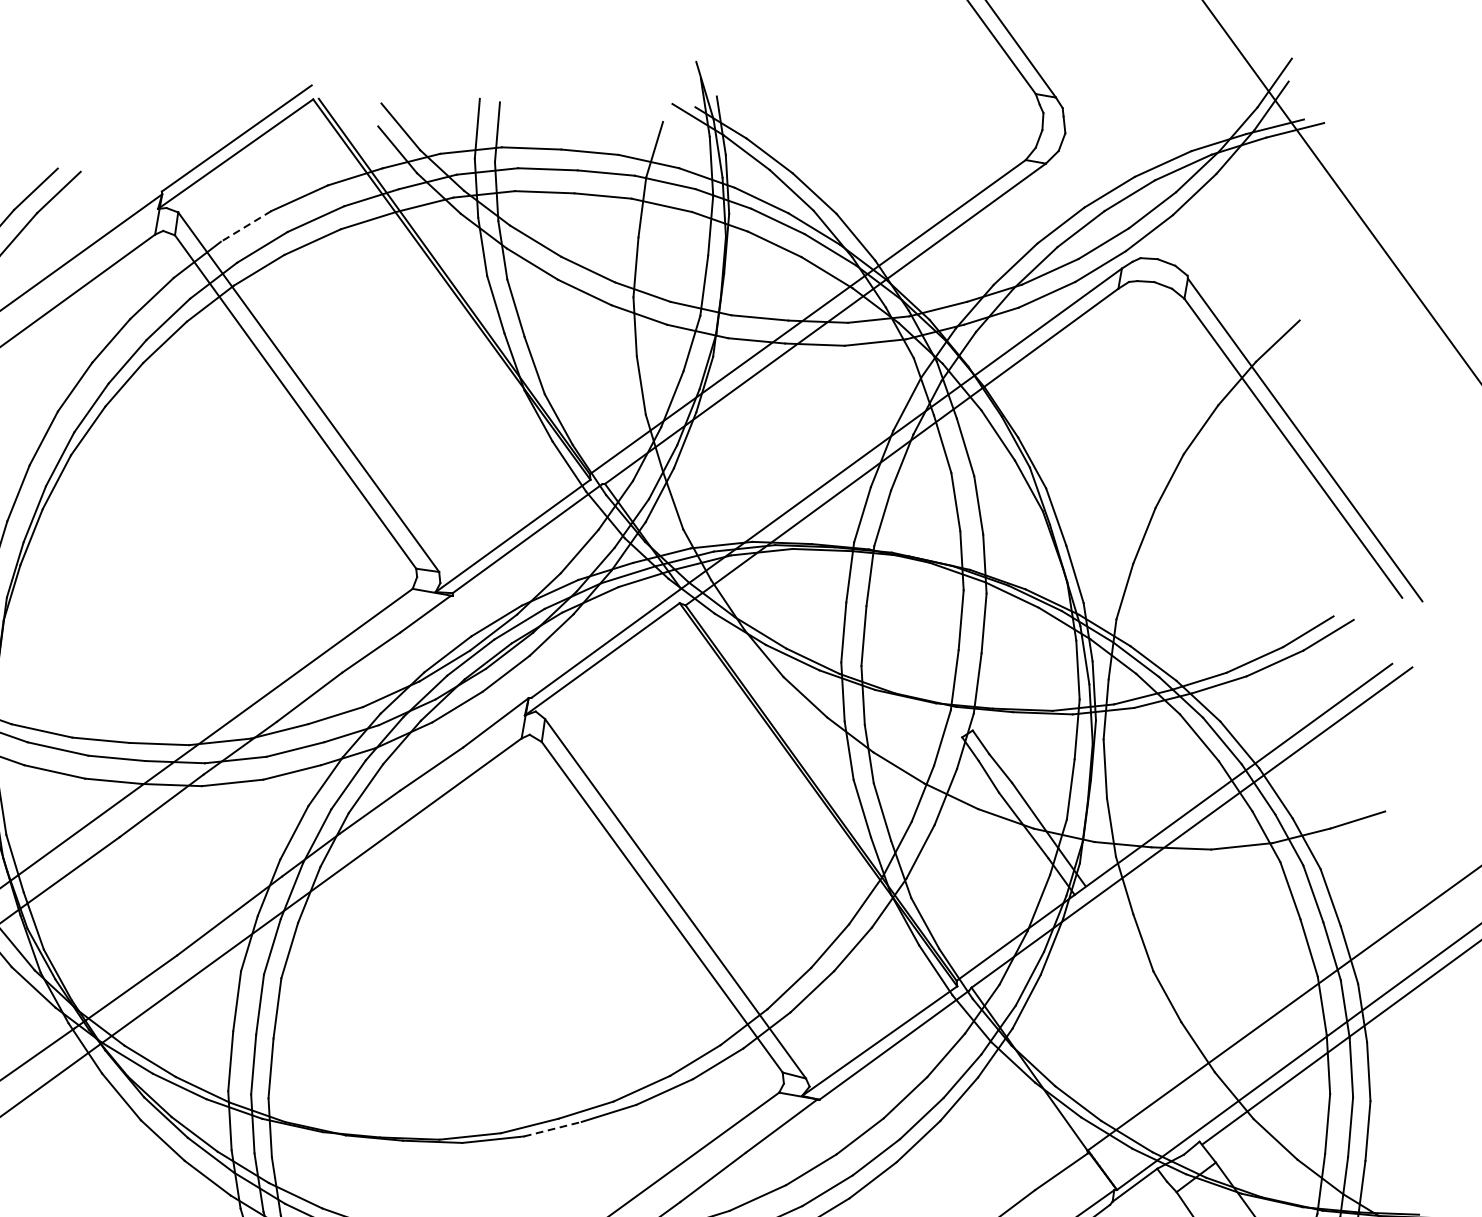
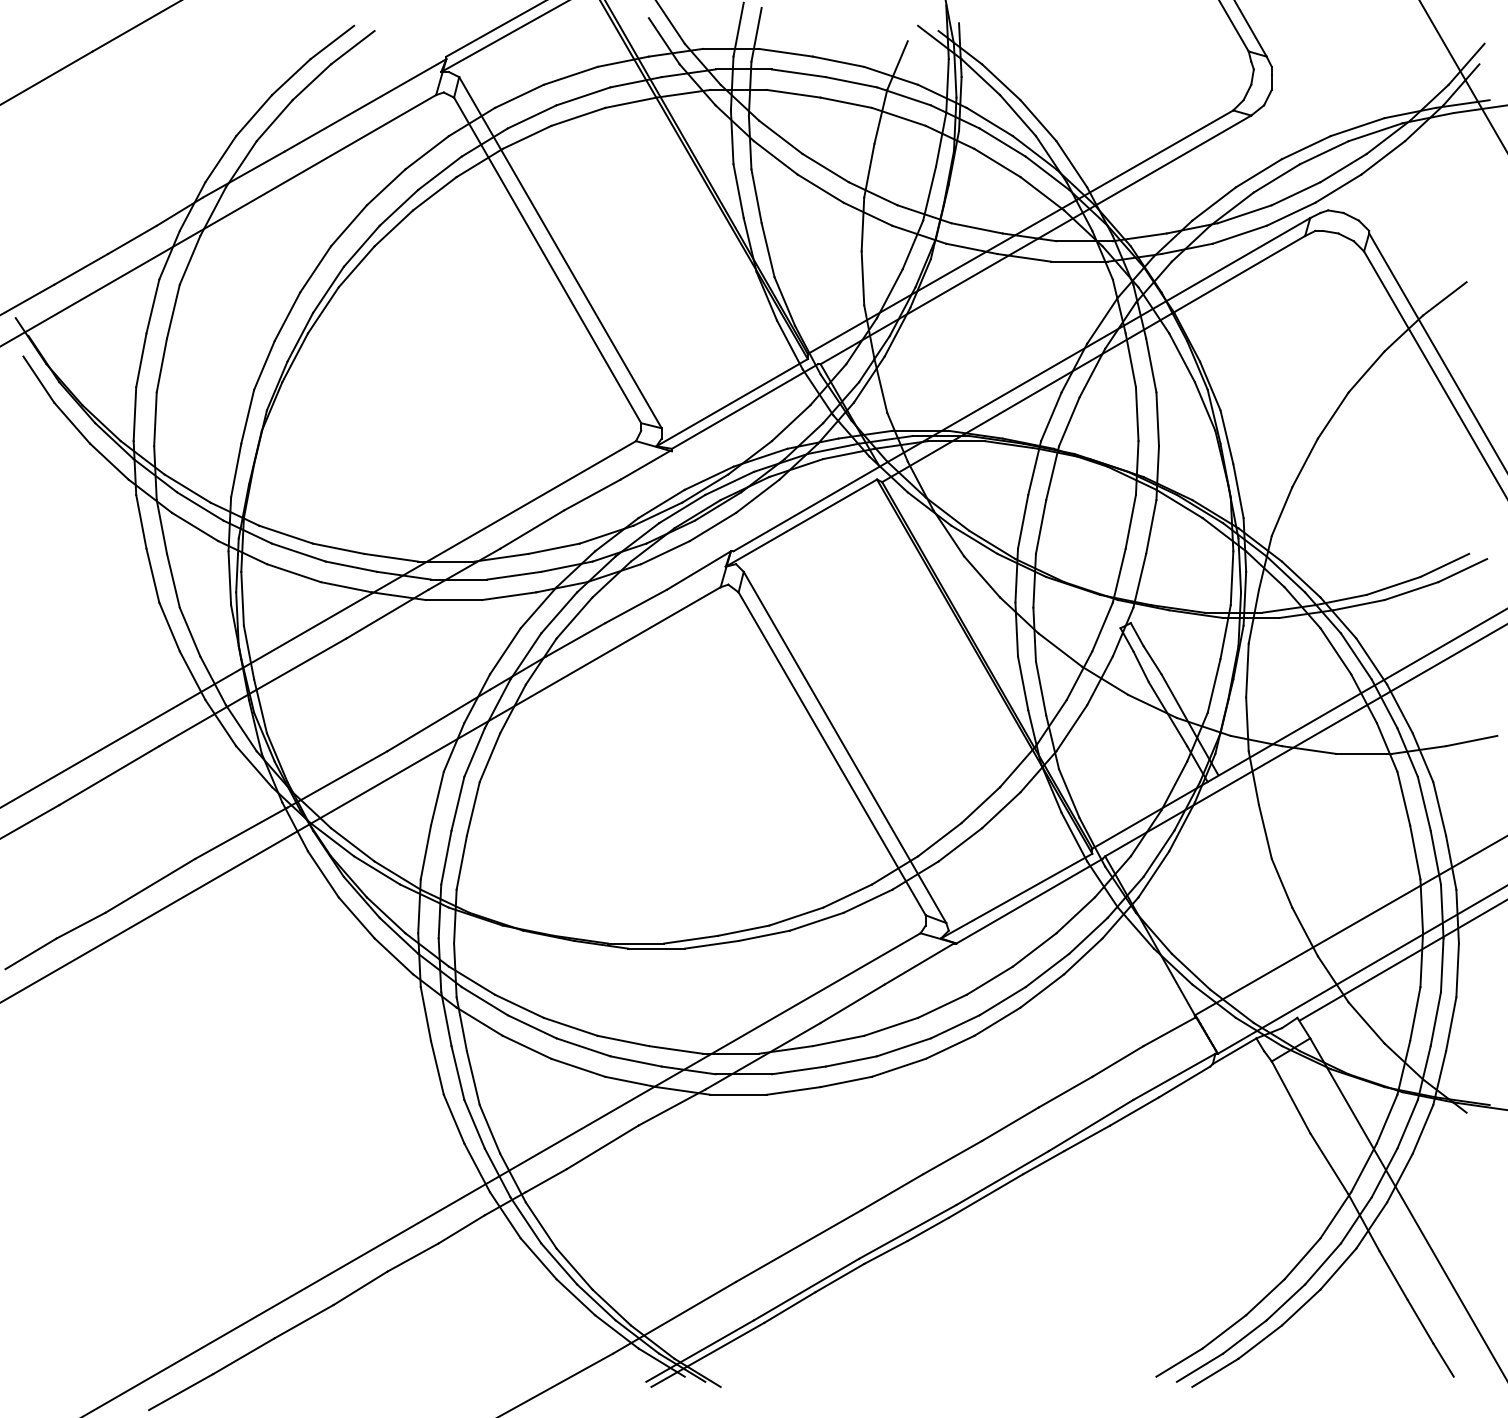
line: (246, 226) -> (519, 96), dashed -> solid
line: (553, 1128) -> (712, 944), dashed -> solid

